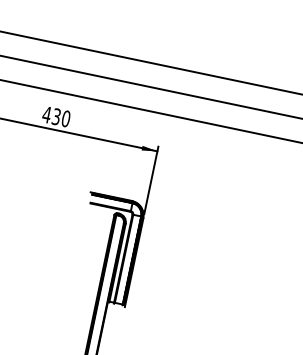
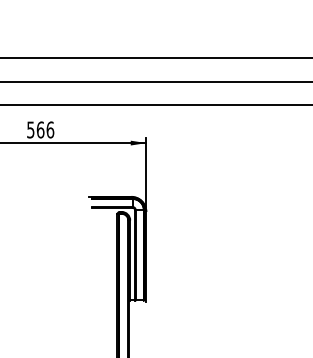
text: (56, 116) -> (40, 129), 430 -> 566

